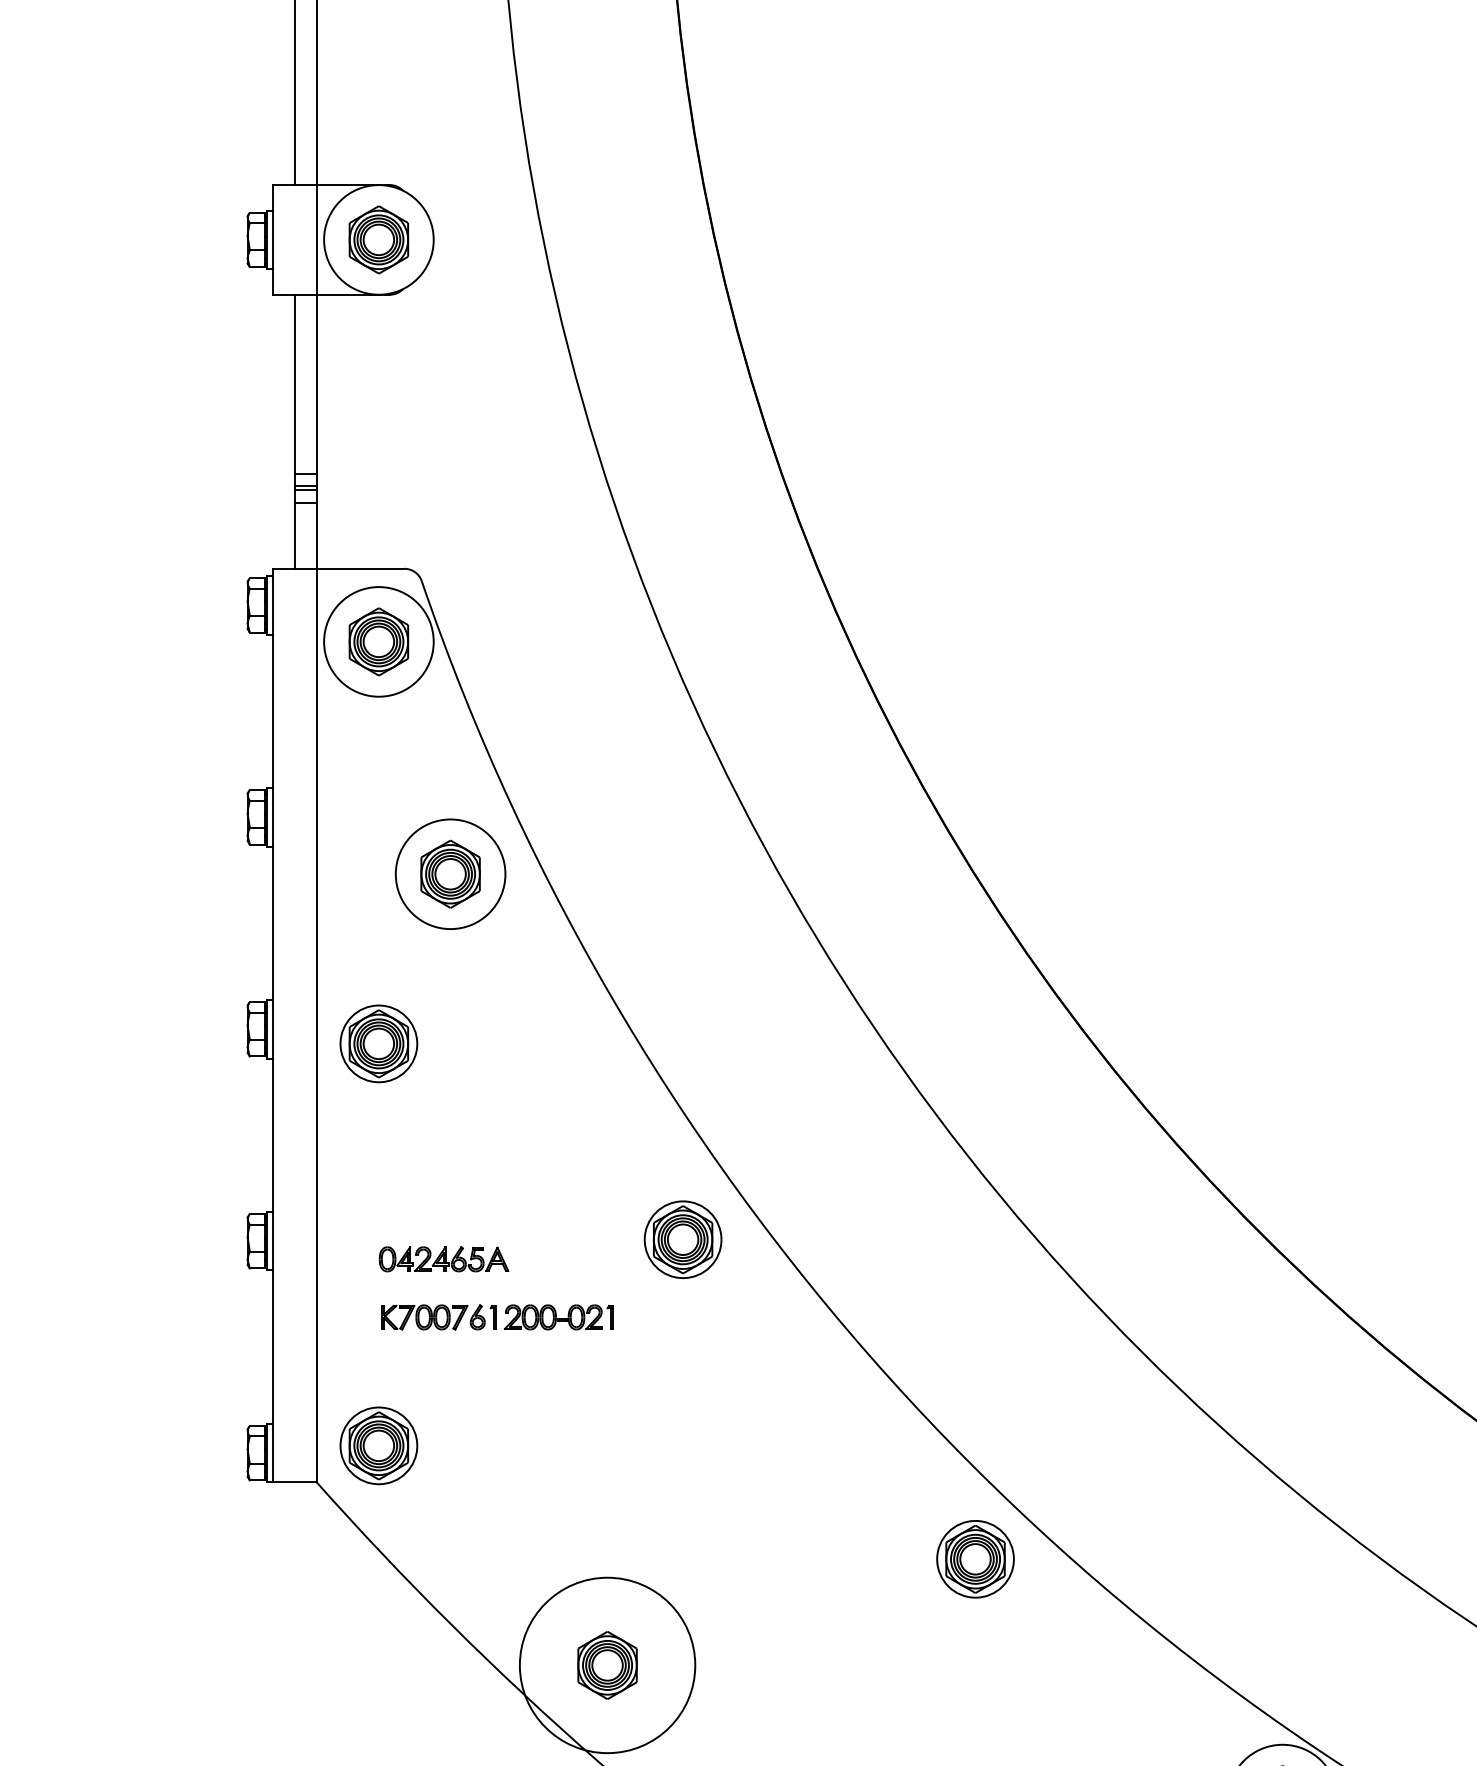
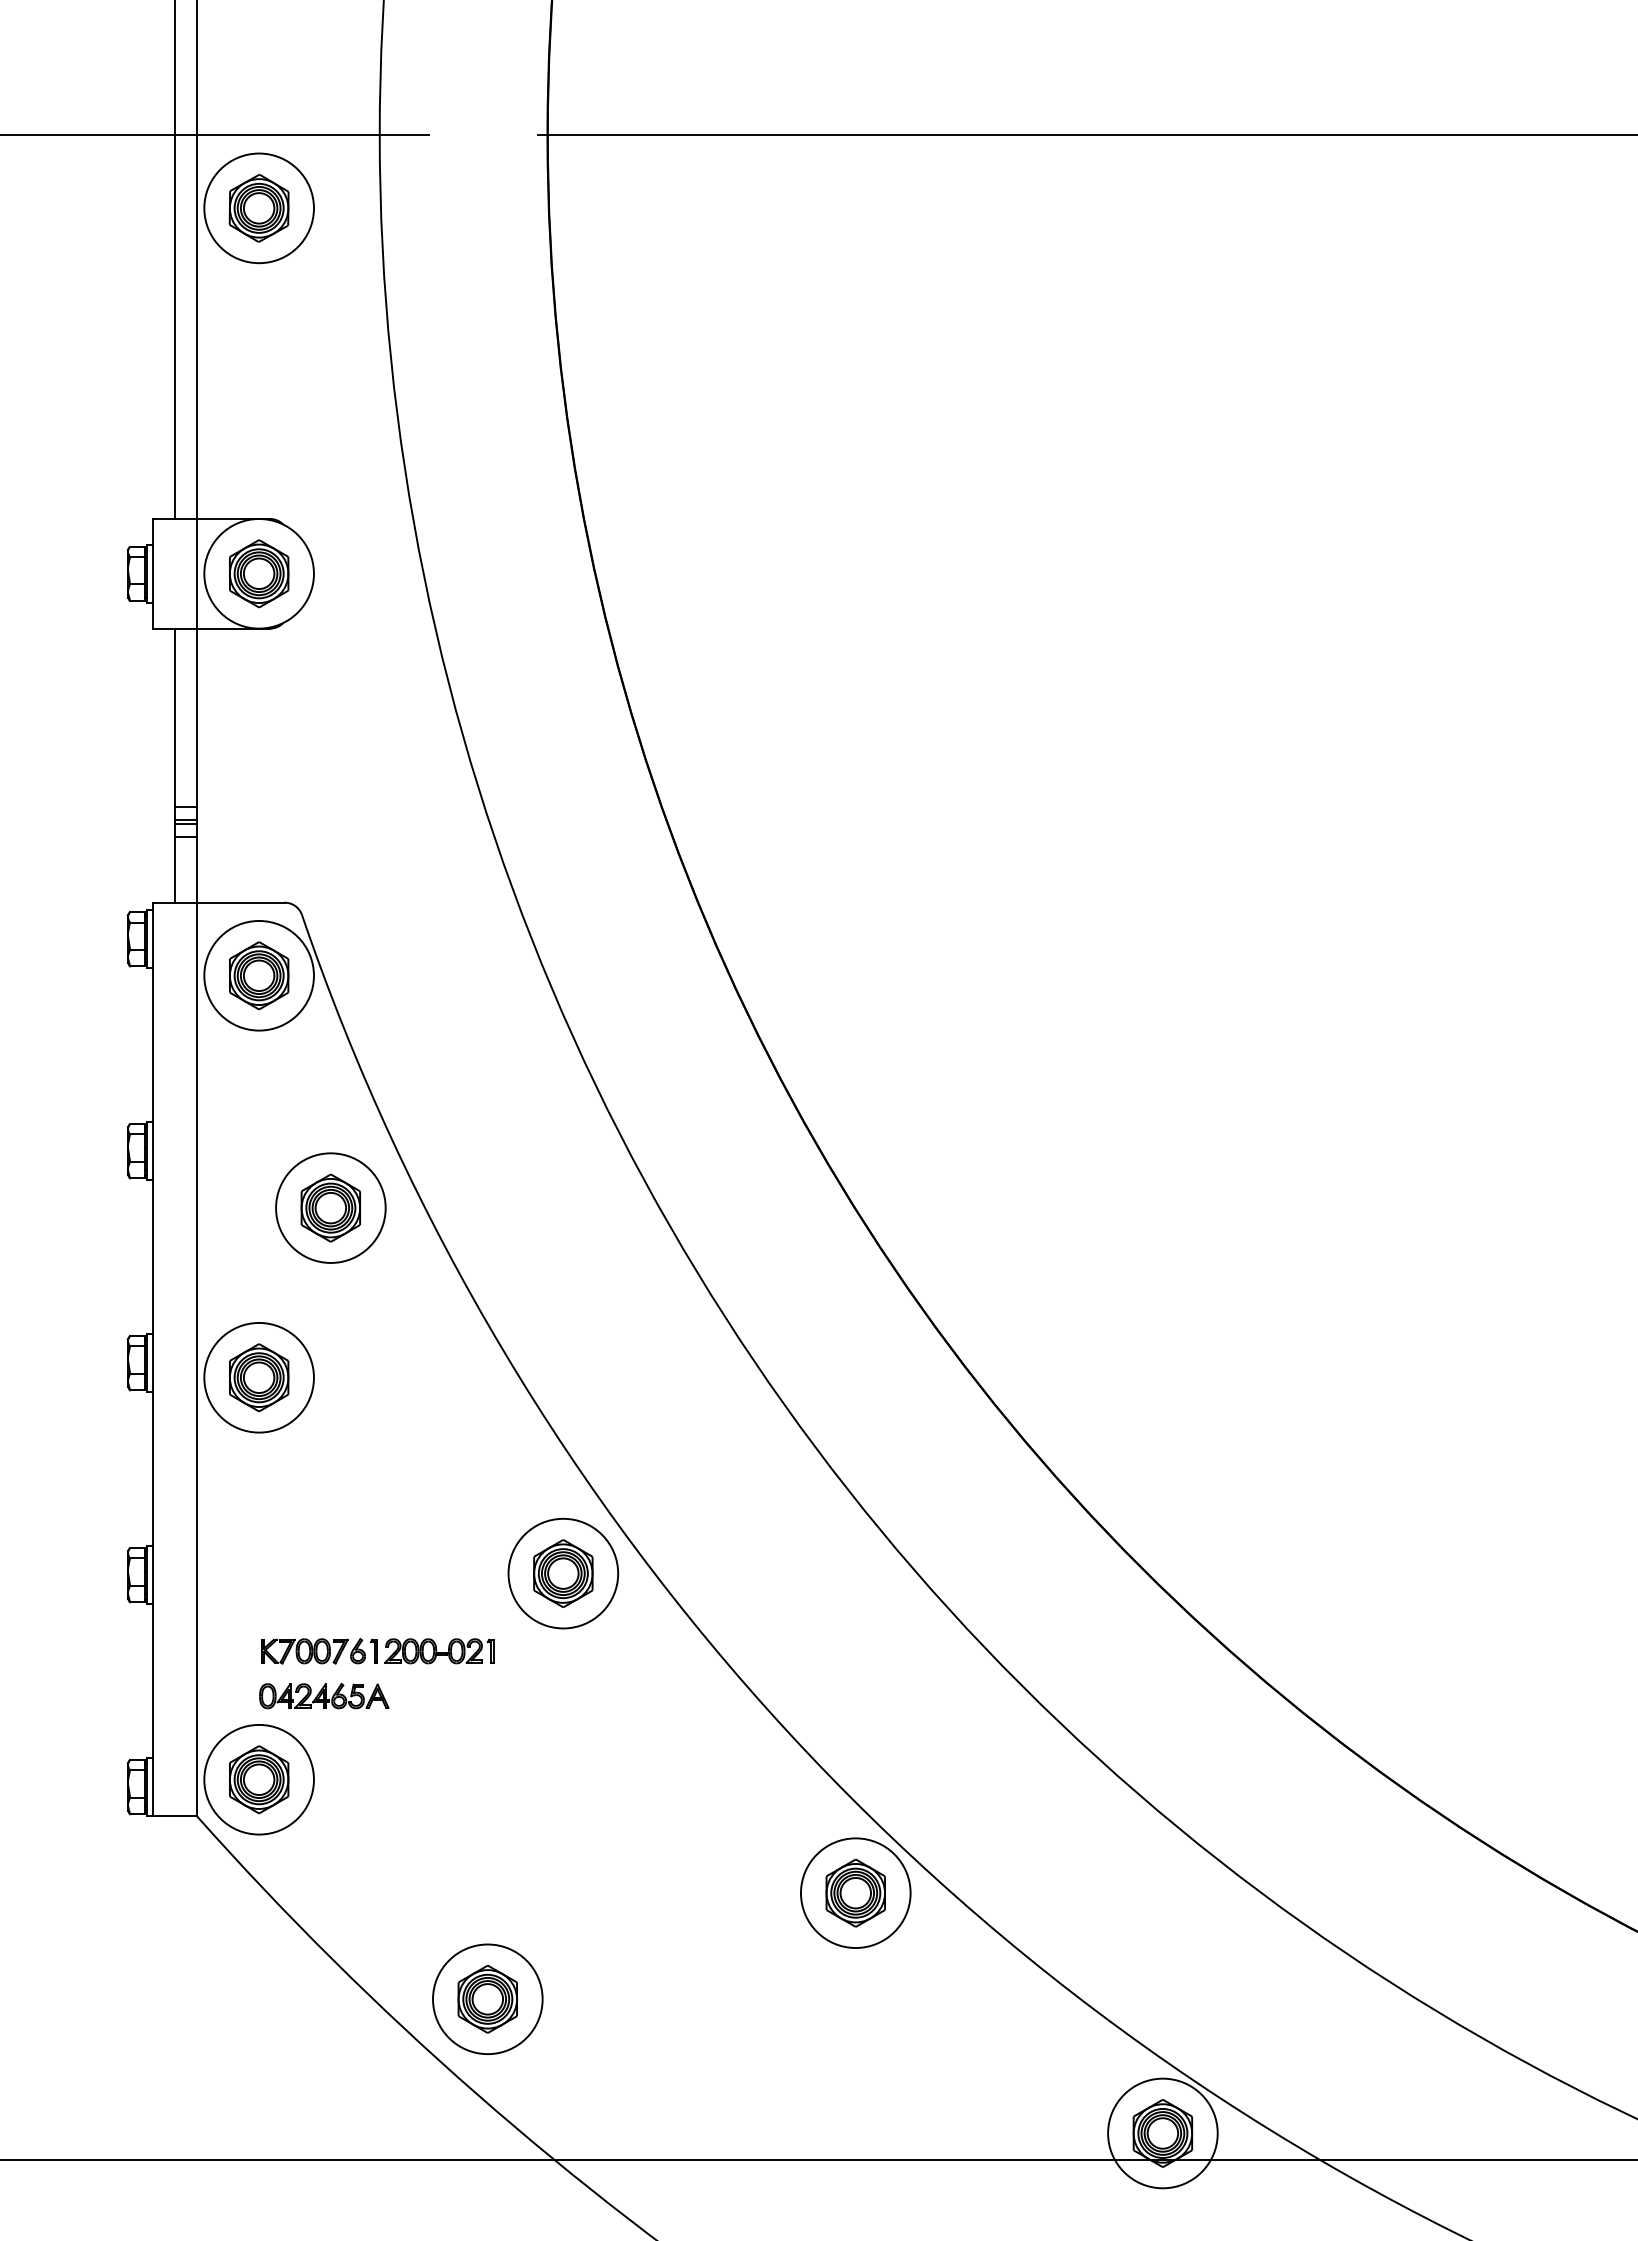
circle: (378, 1043) -> (258, 1377), size x1.43
circle: (683, 1239) -> (563, 1573), size x1.43
part: (444, 1259) -> (324, 1696), moved
circle: (378, 1445) -> (258, 1779), size x1.43
circle: (975, 1559) -> (855, 1893), size x1.43
circle: (607, 1665) -> (487, 1999), size x0.62

